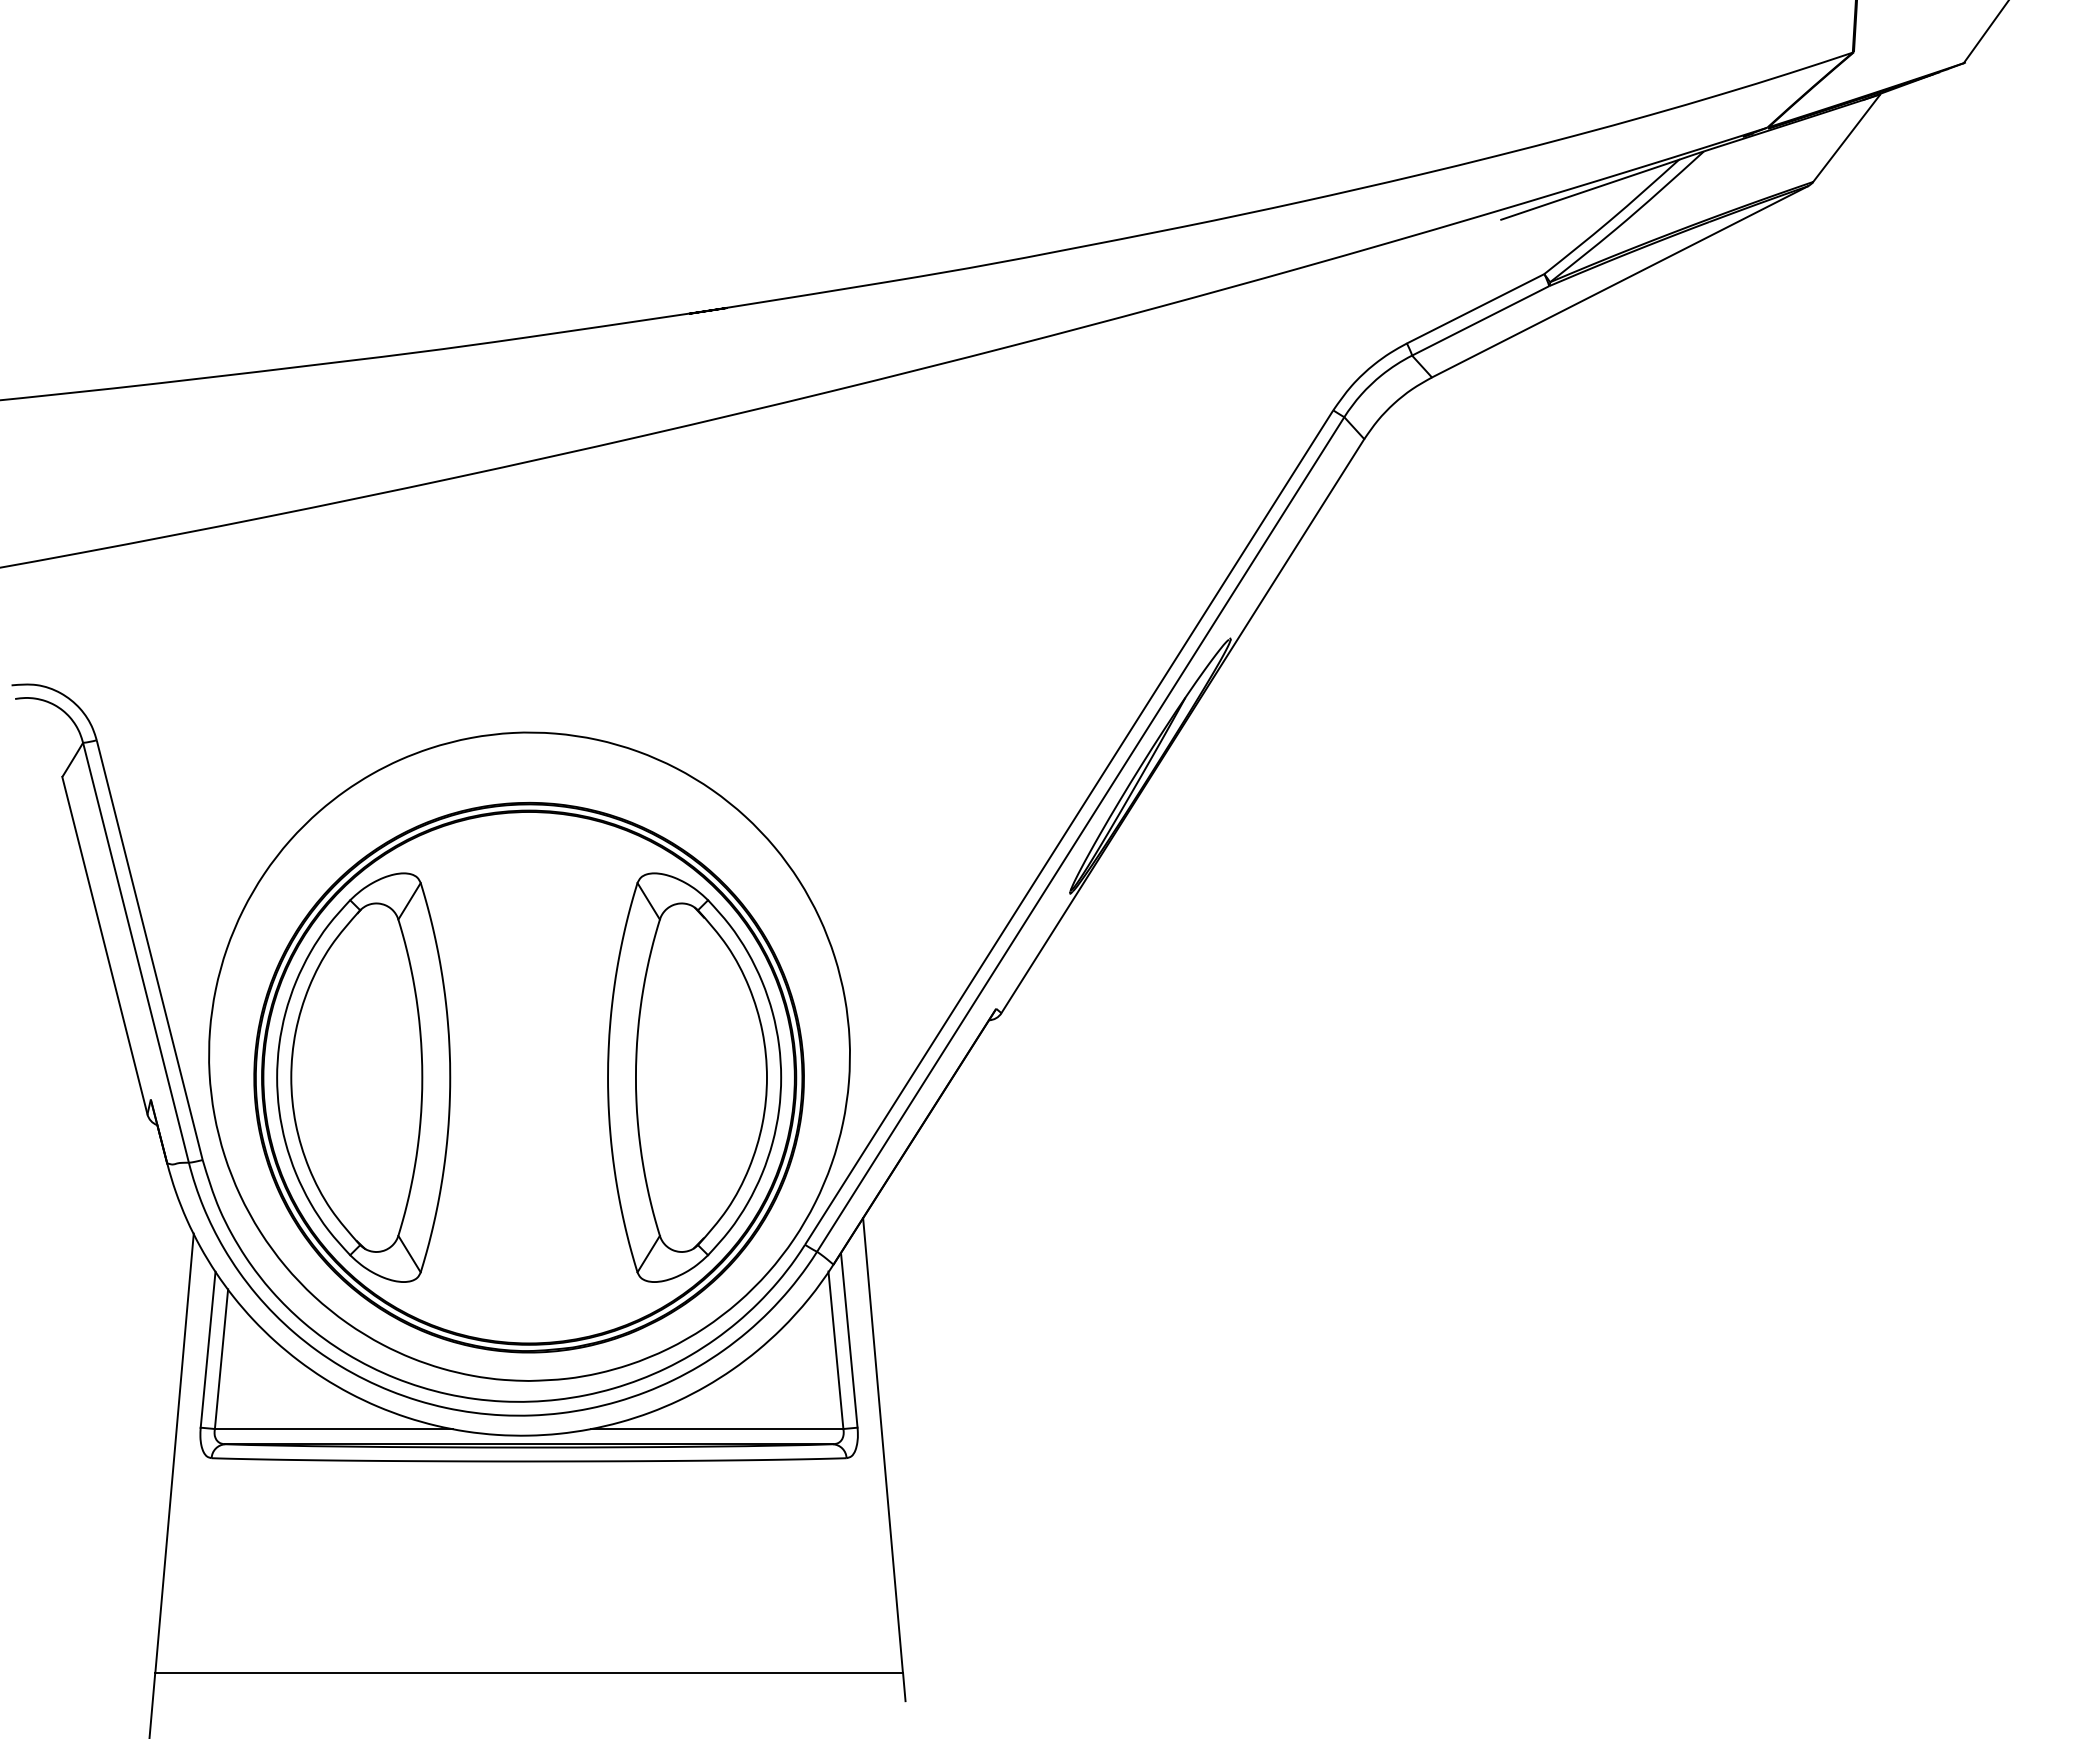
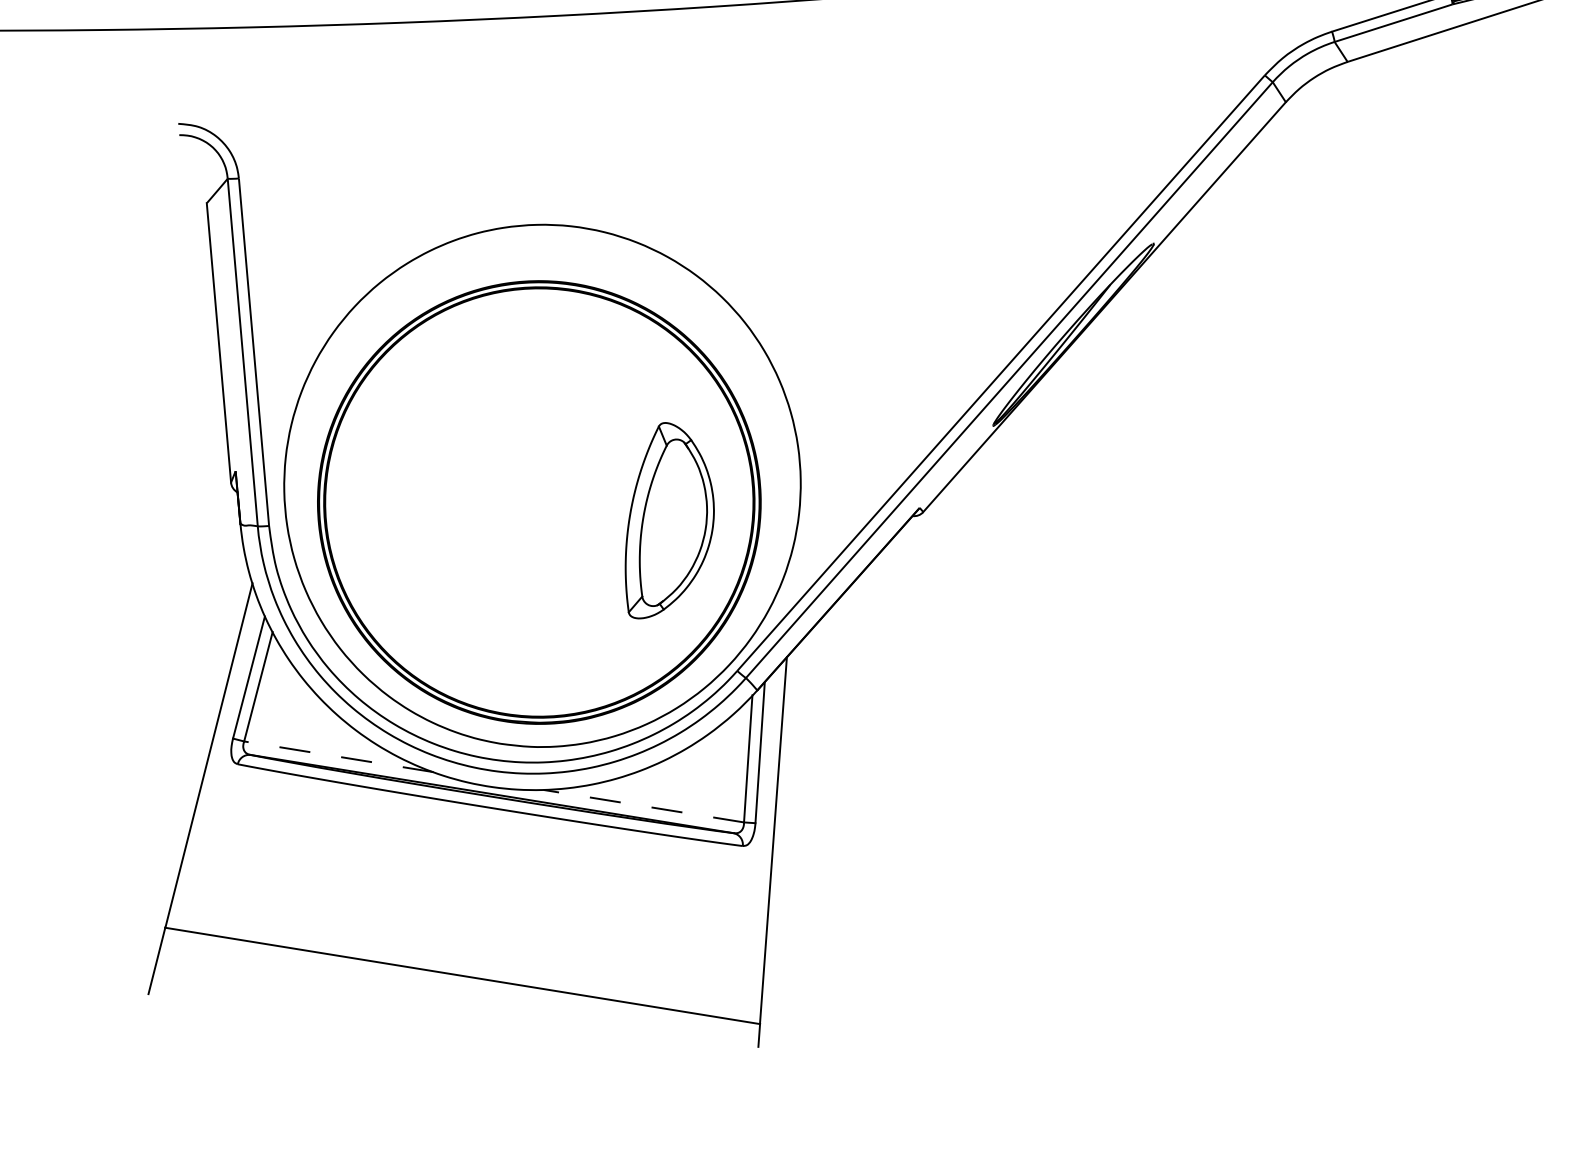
part: (363, 1077) -> (407, 481), removed
part: (694, 1077) -> (670, 523), size x0.6
line: (333, 1429) -> (338, 757), solid -> dashed
line: (716, 1429) -> (643, 806), solid -> dashed

